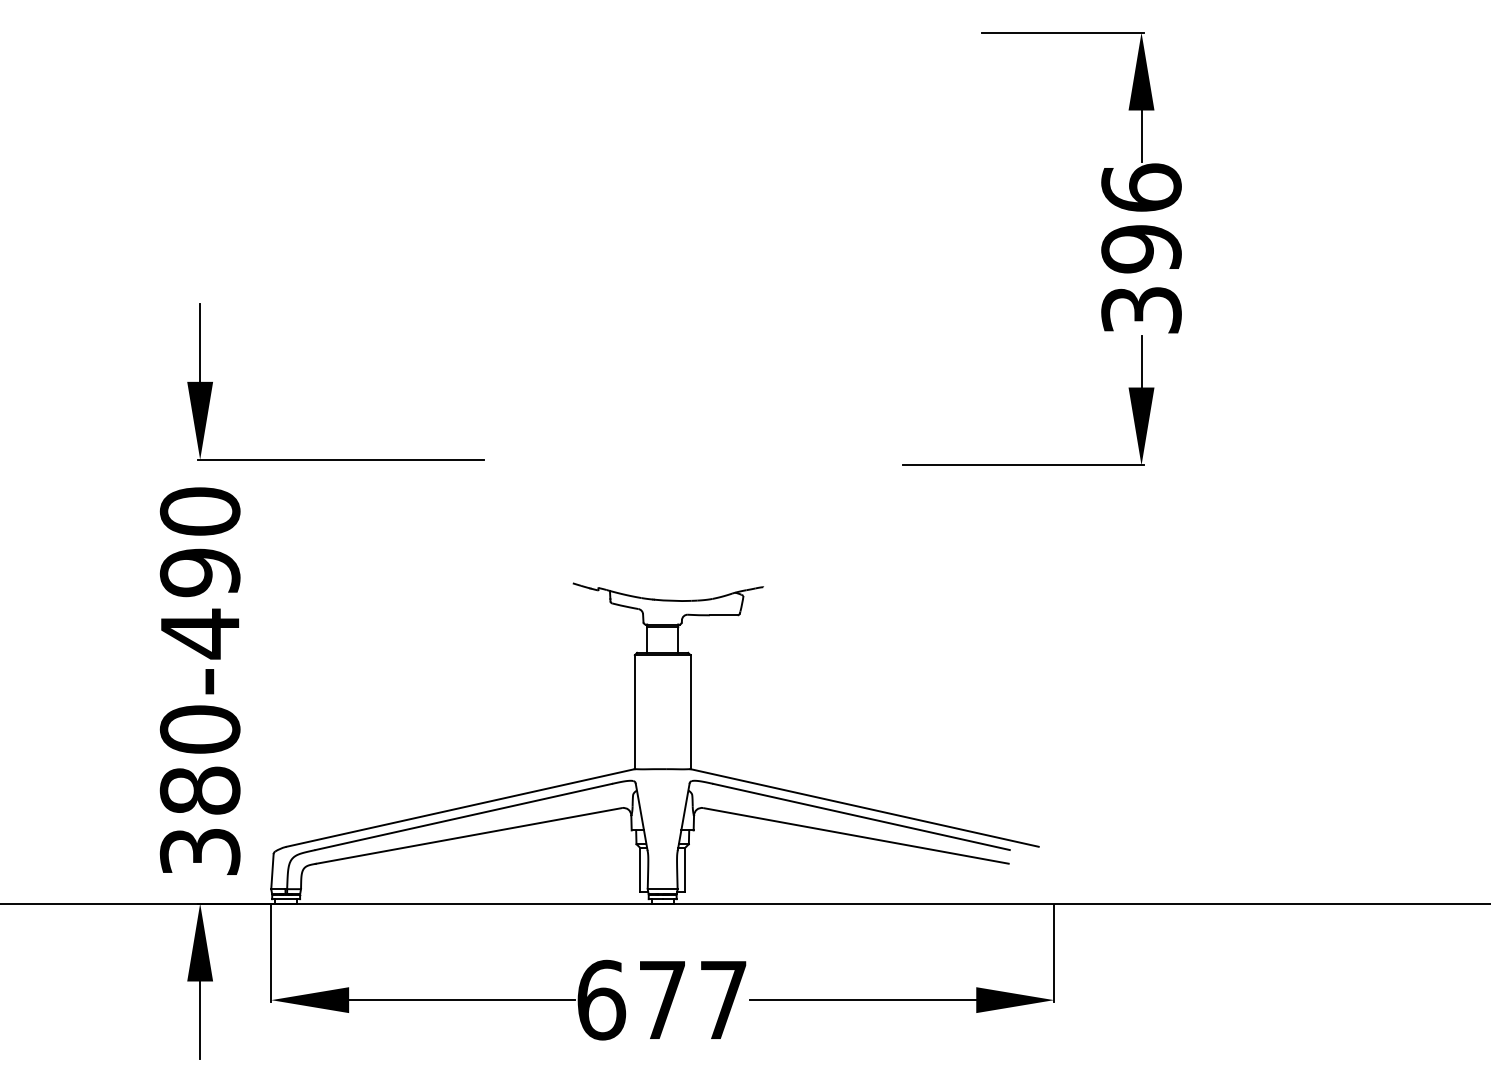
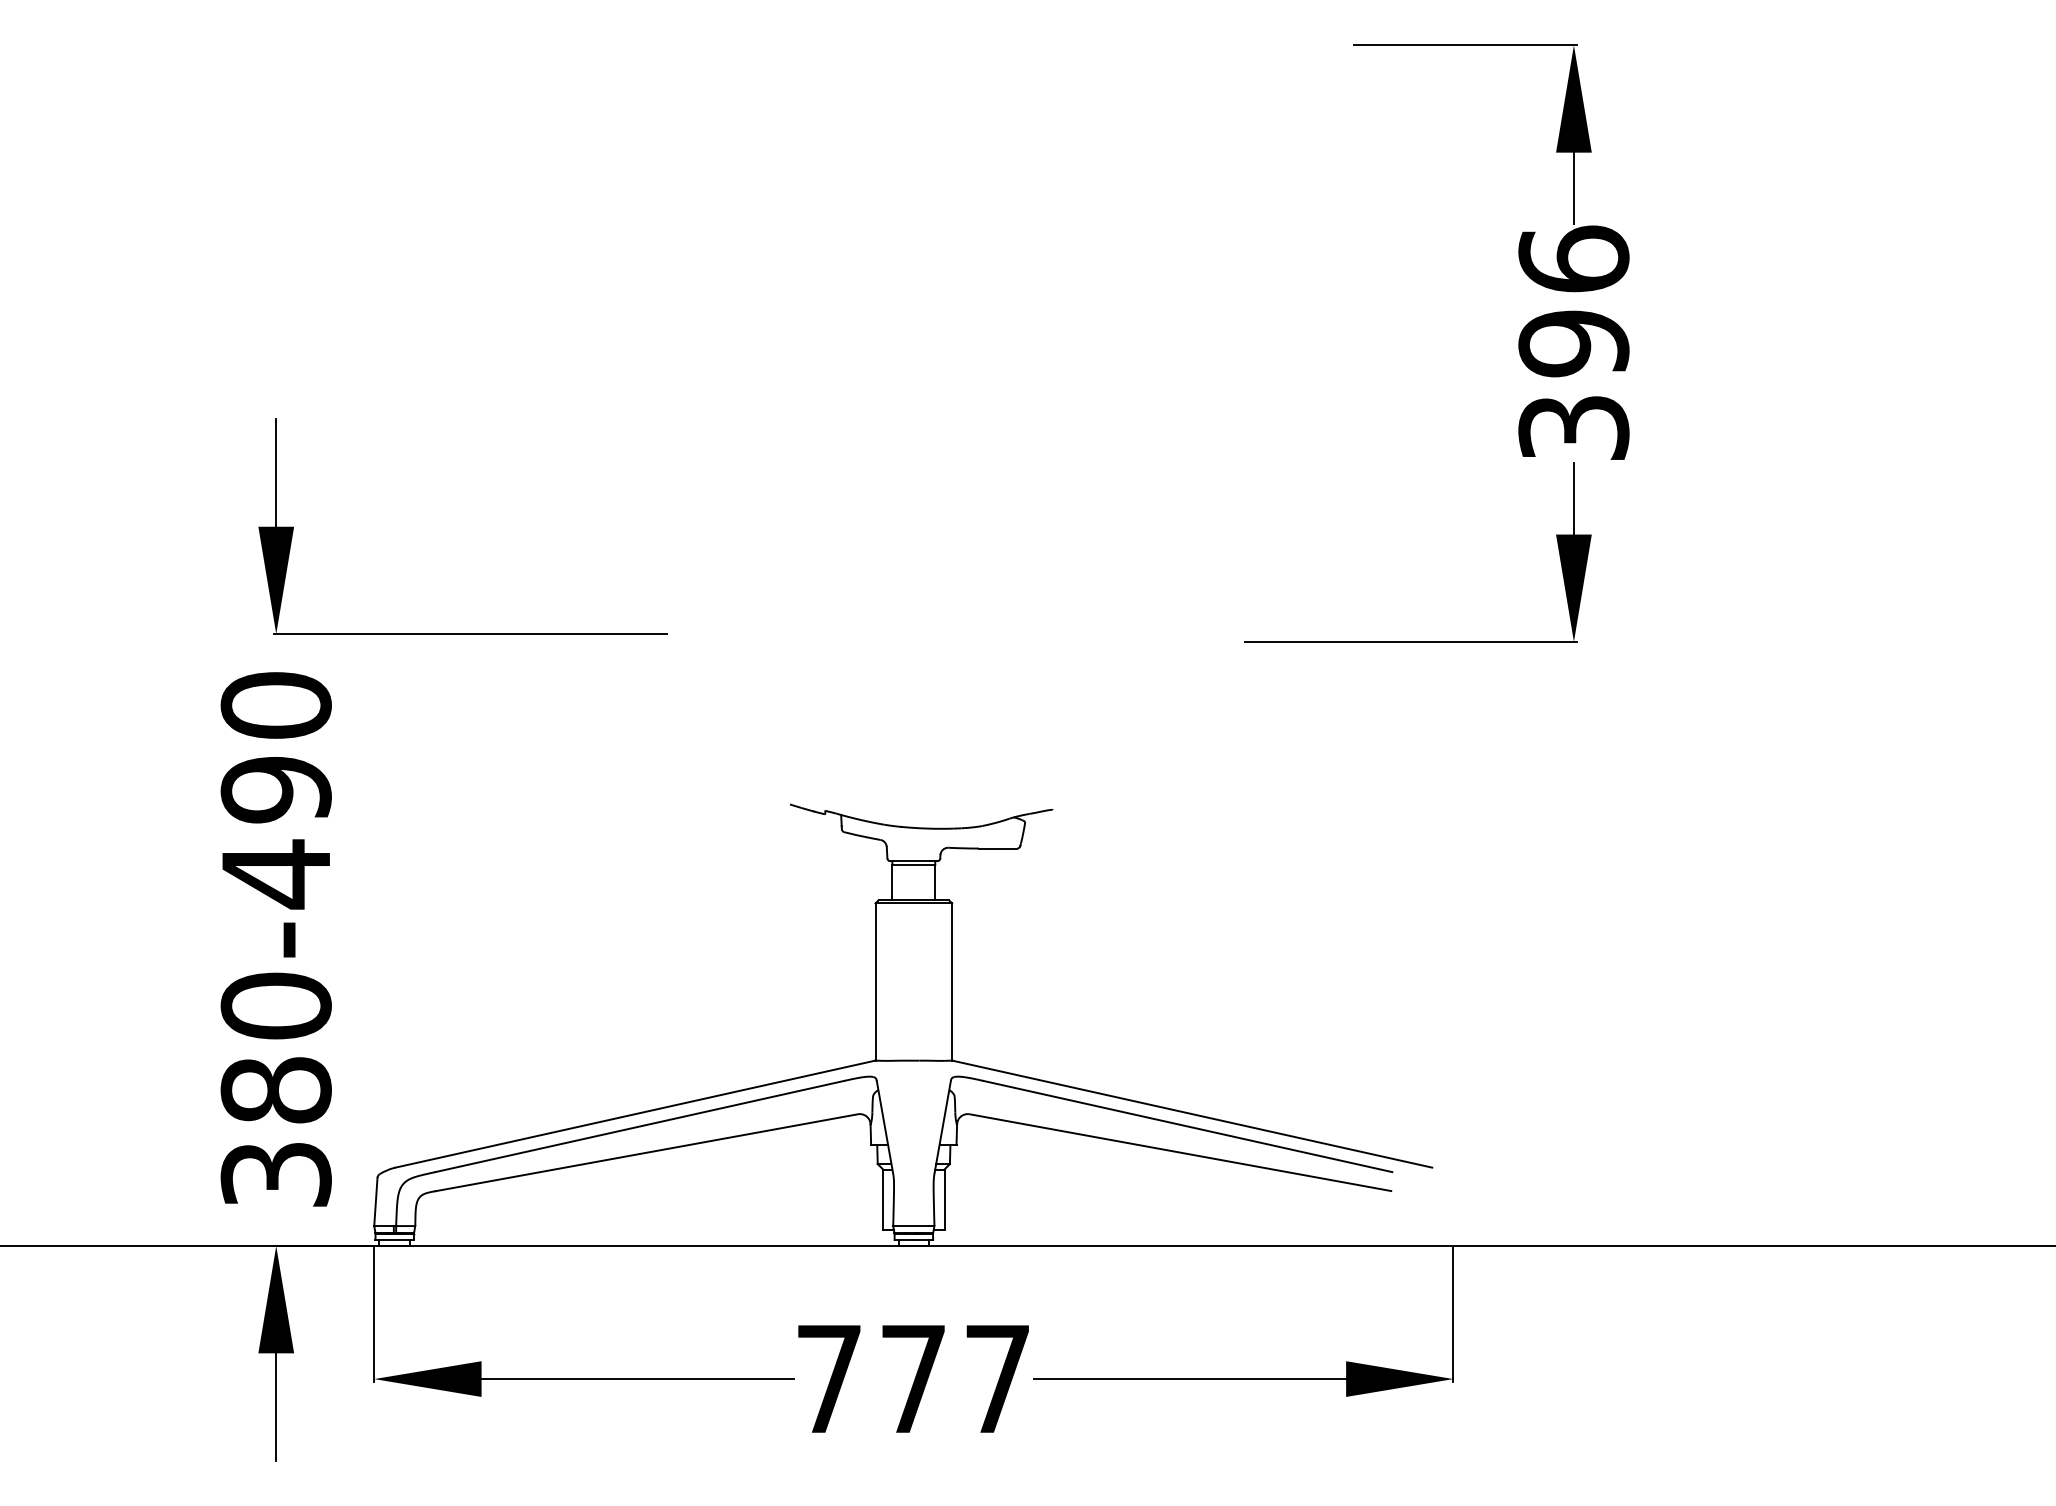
text: (601, 999) -> (829, 1378), 677 -> 777

